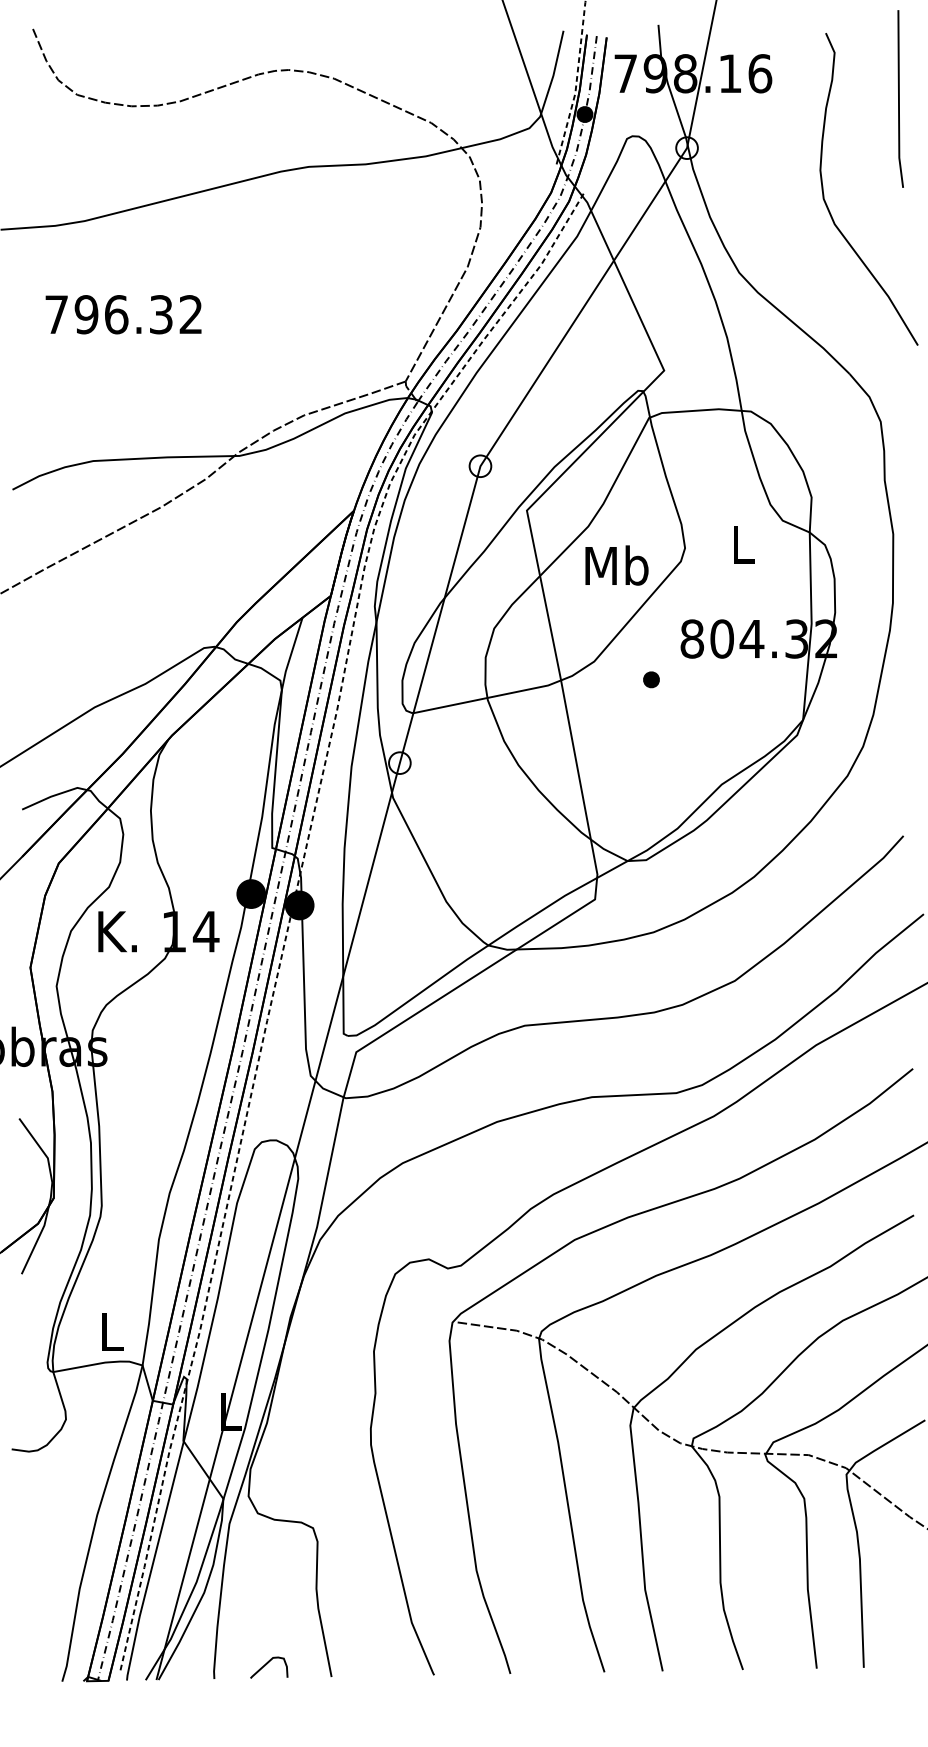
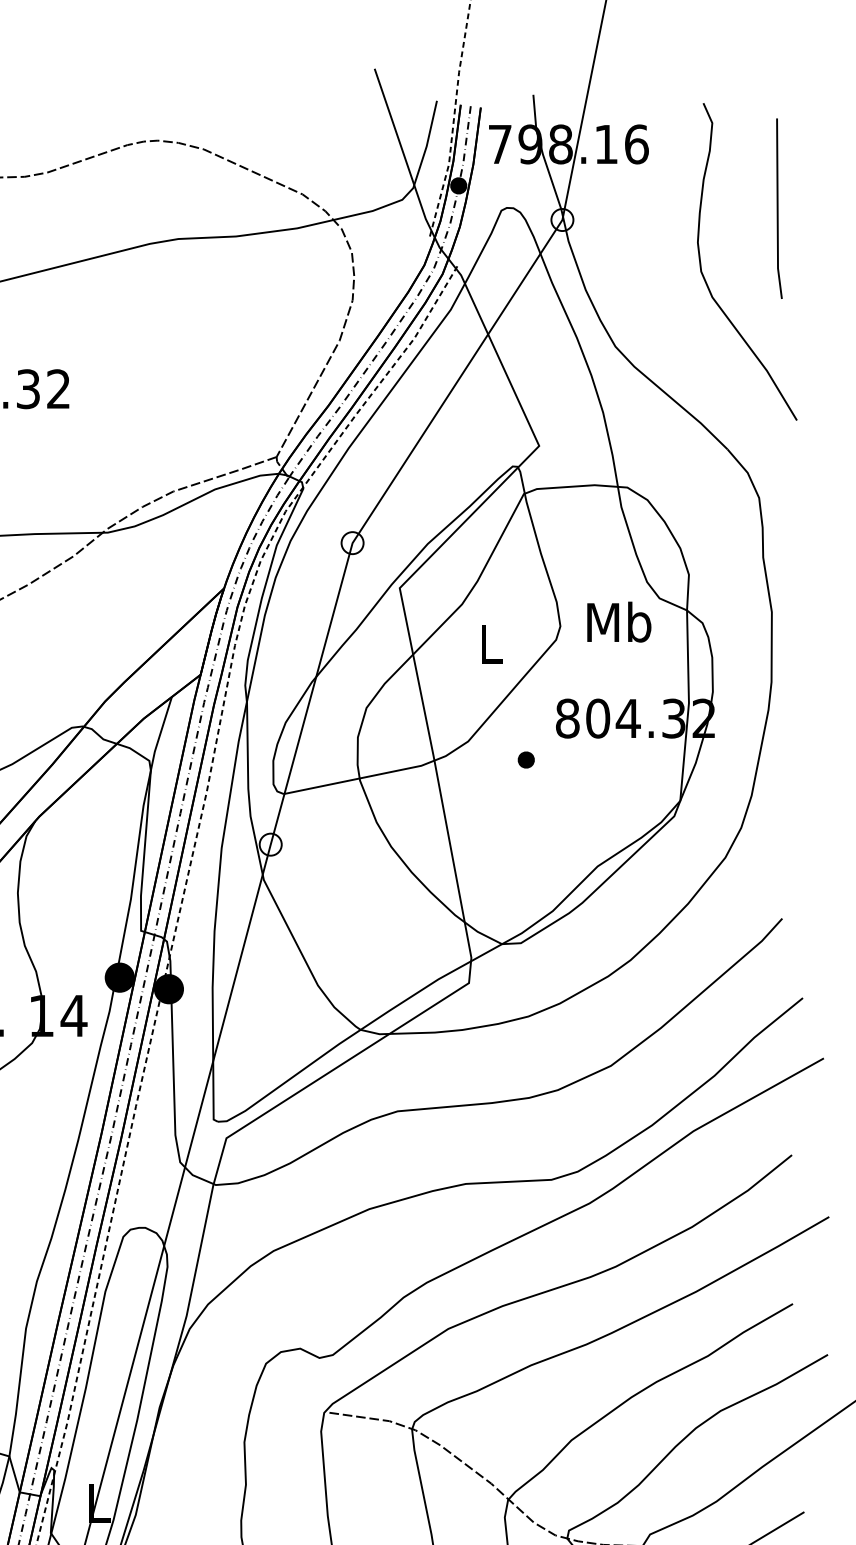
line: (899, 98) -> (778, 208), moved
text: (742, 543) -> (618, 621), L -> Mb
text: (616, 565) -> (490, 643), Mb -> L

